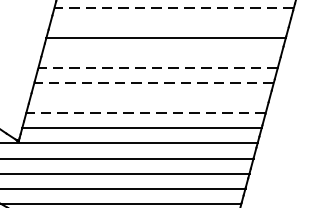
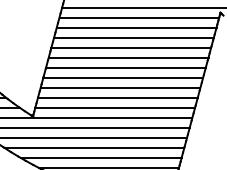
line: (173, 8) -> (136, 27), dashed -> solid
line: (169, 23) -> (133, 37), added
line: (161, 53) -> (128, 57), added
line: (157, 67) -> (125, 67), dashed -> solid
line: (154, 82) -> (123, 77), dashed -> solid
line: (149, 97) -> (120, 87), added
line: (145, 112) -> (117, 97), dashed -> solid

